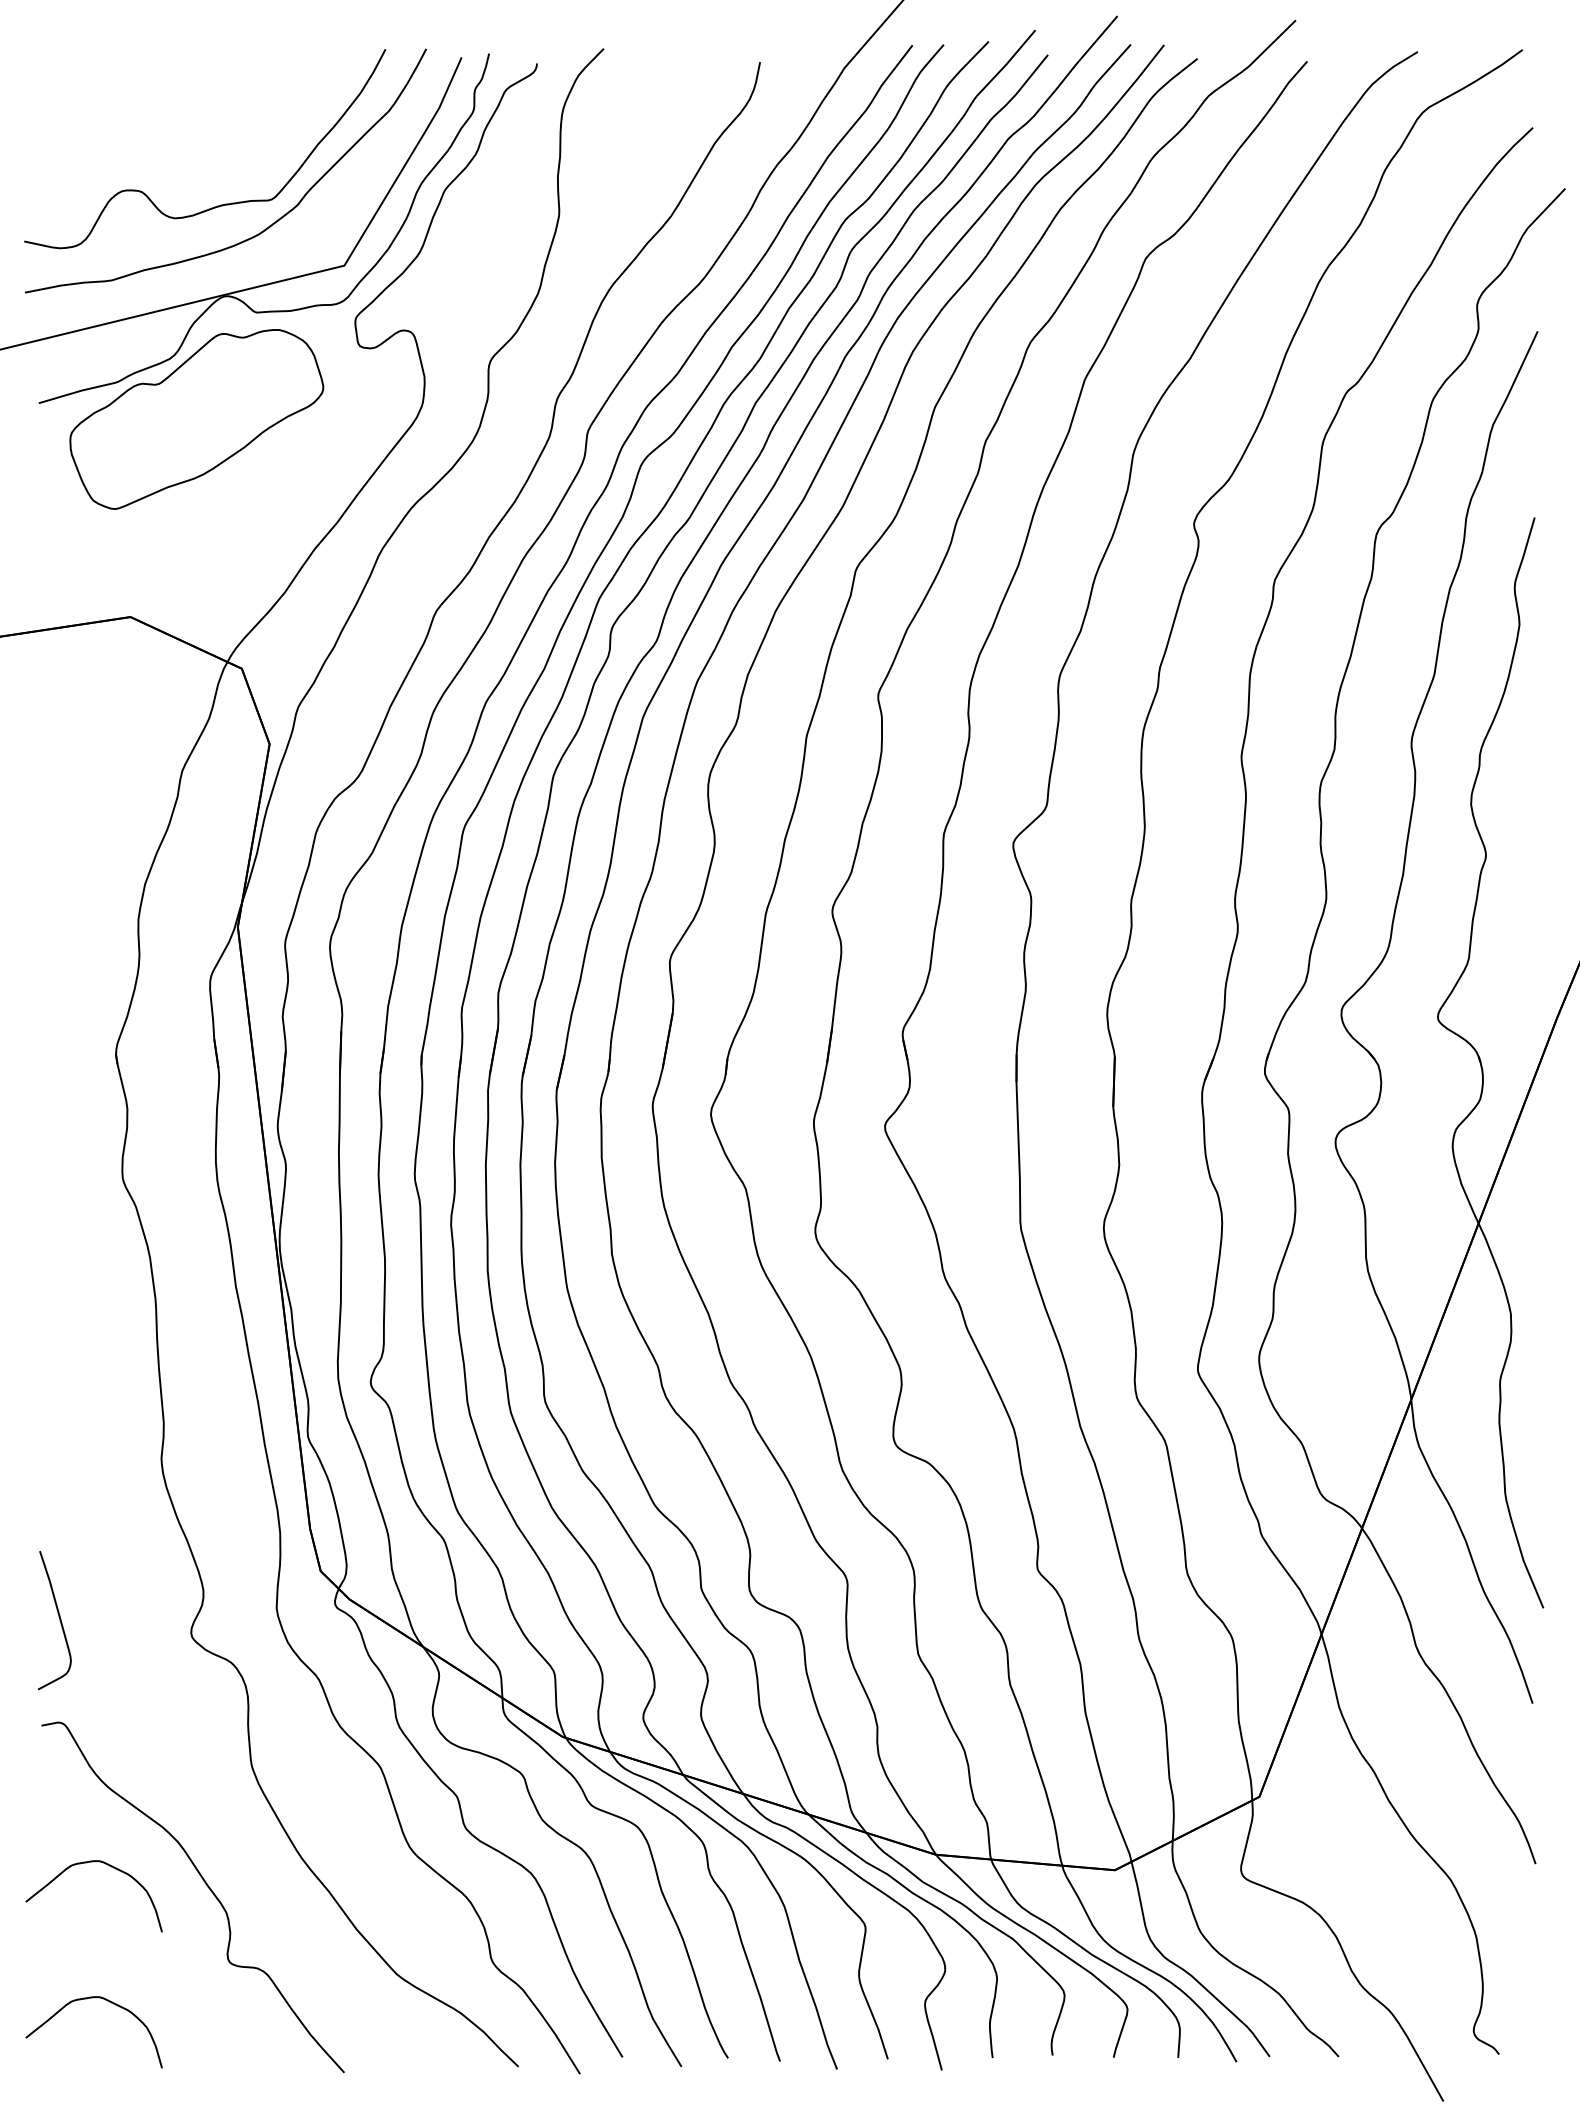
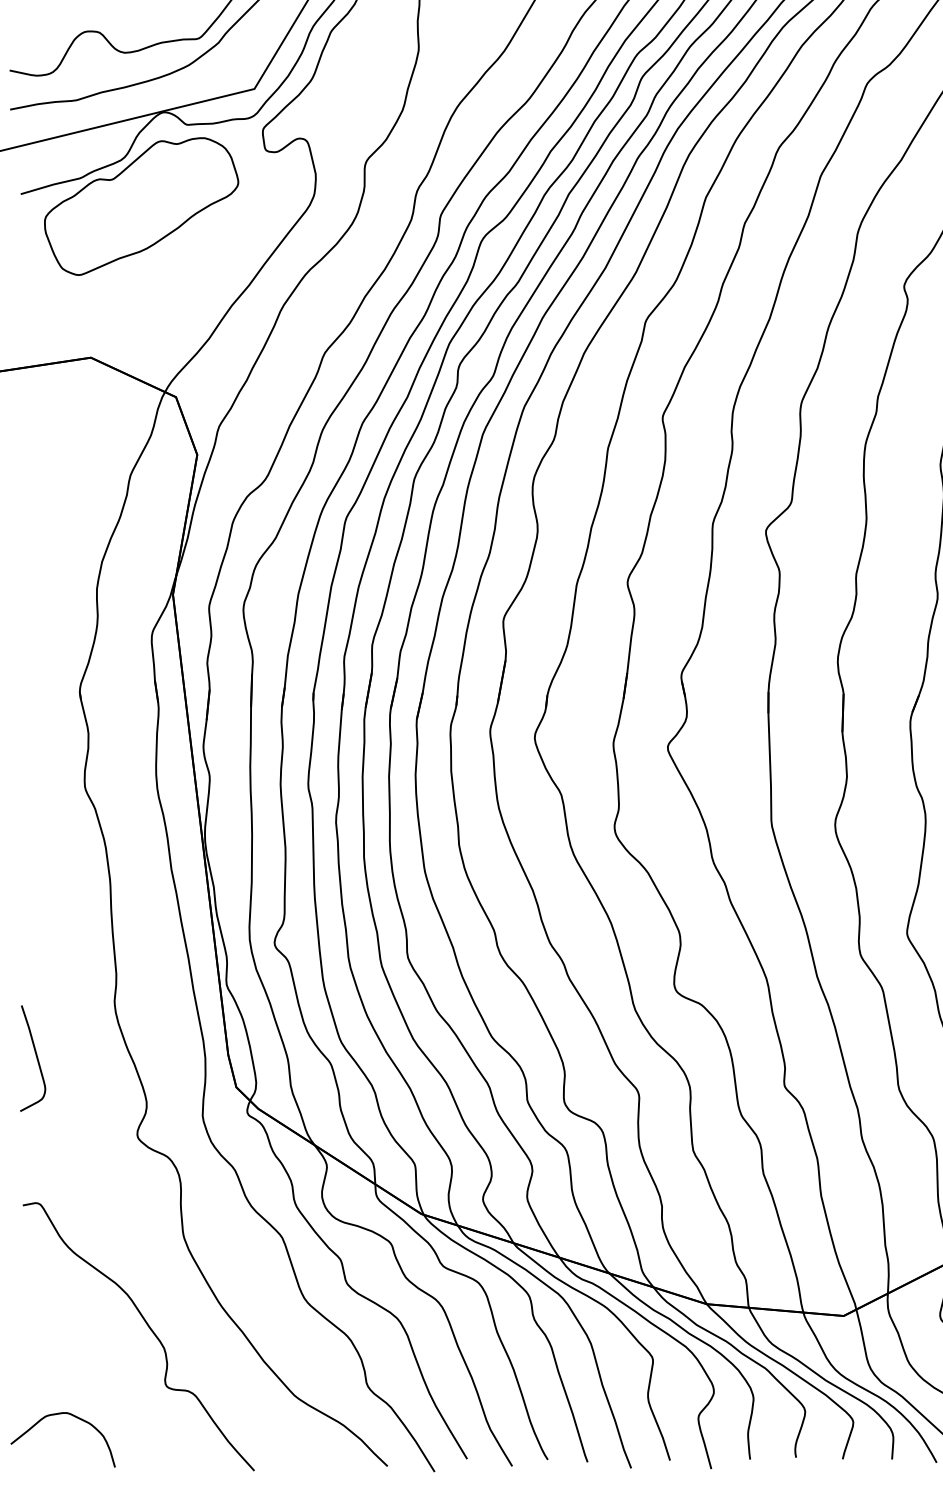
curve: (58, 1617) -> (35, 1056), moved
curve: (86, 1863) -> (57, 1310), removed

